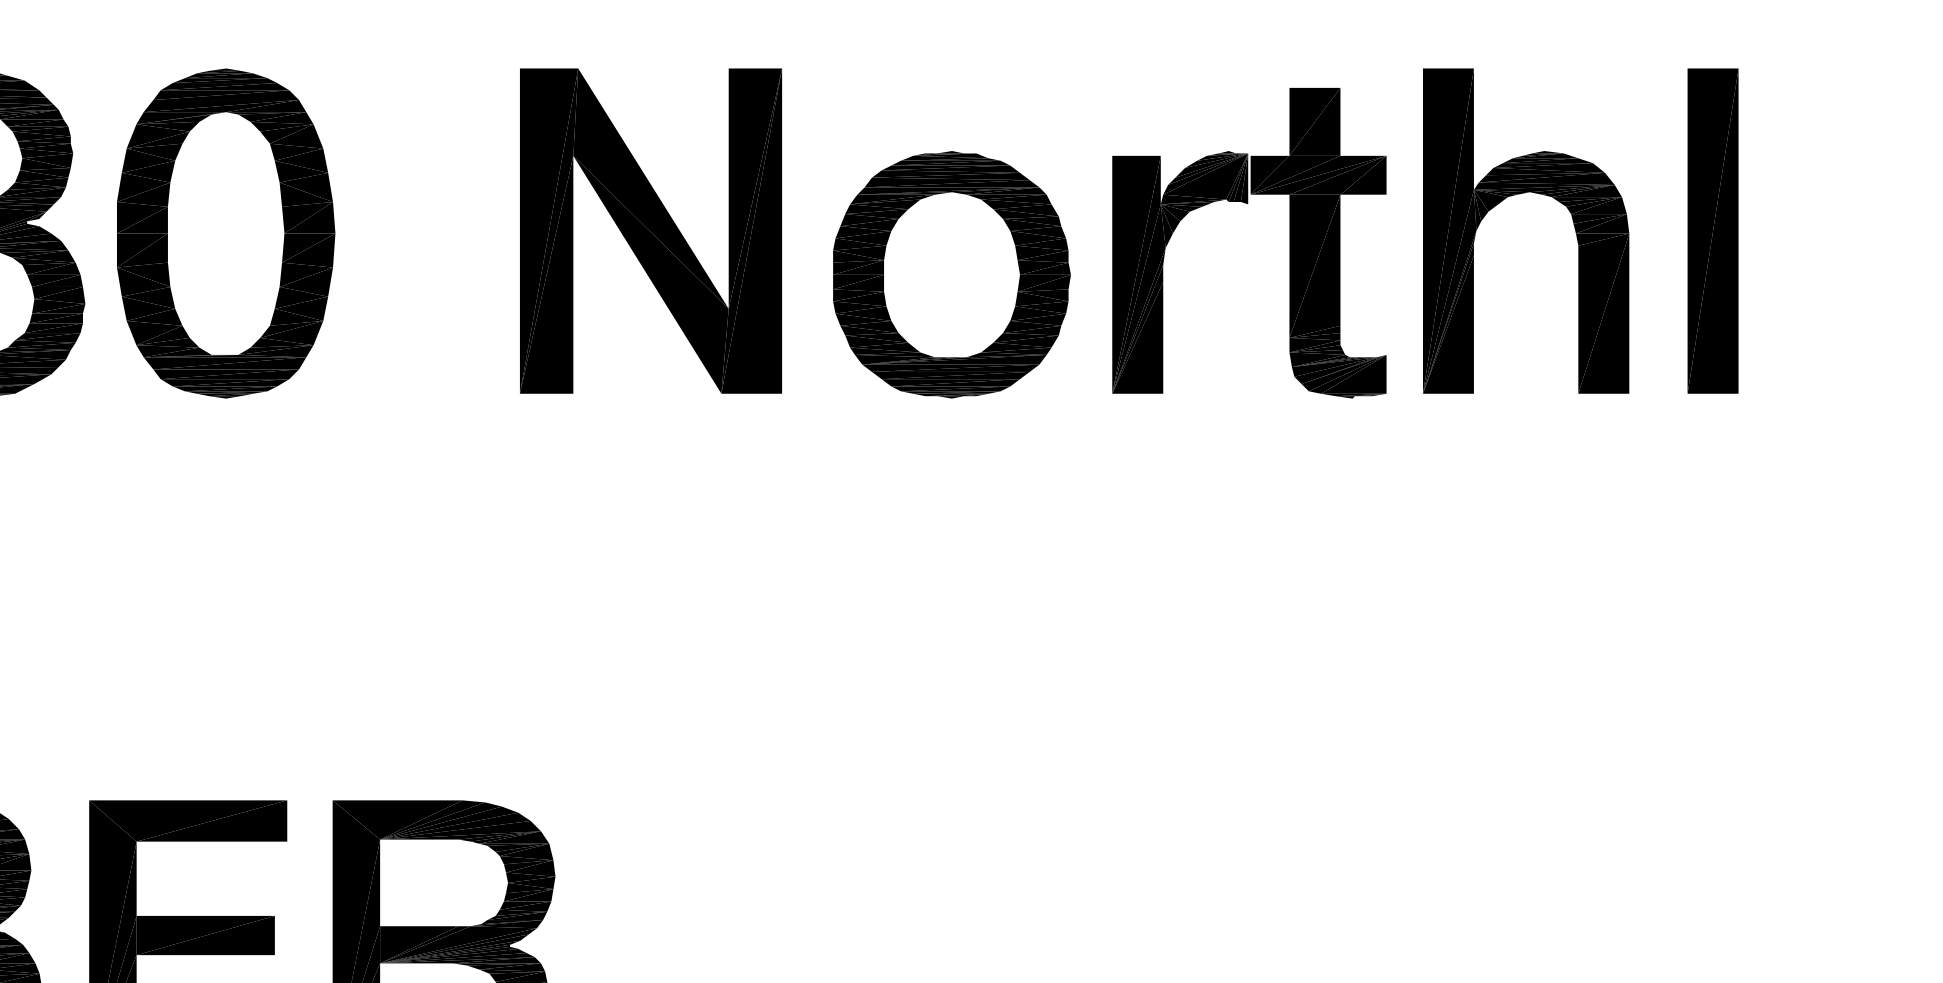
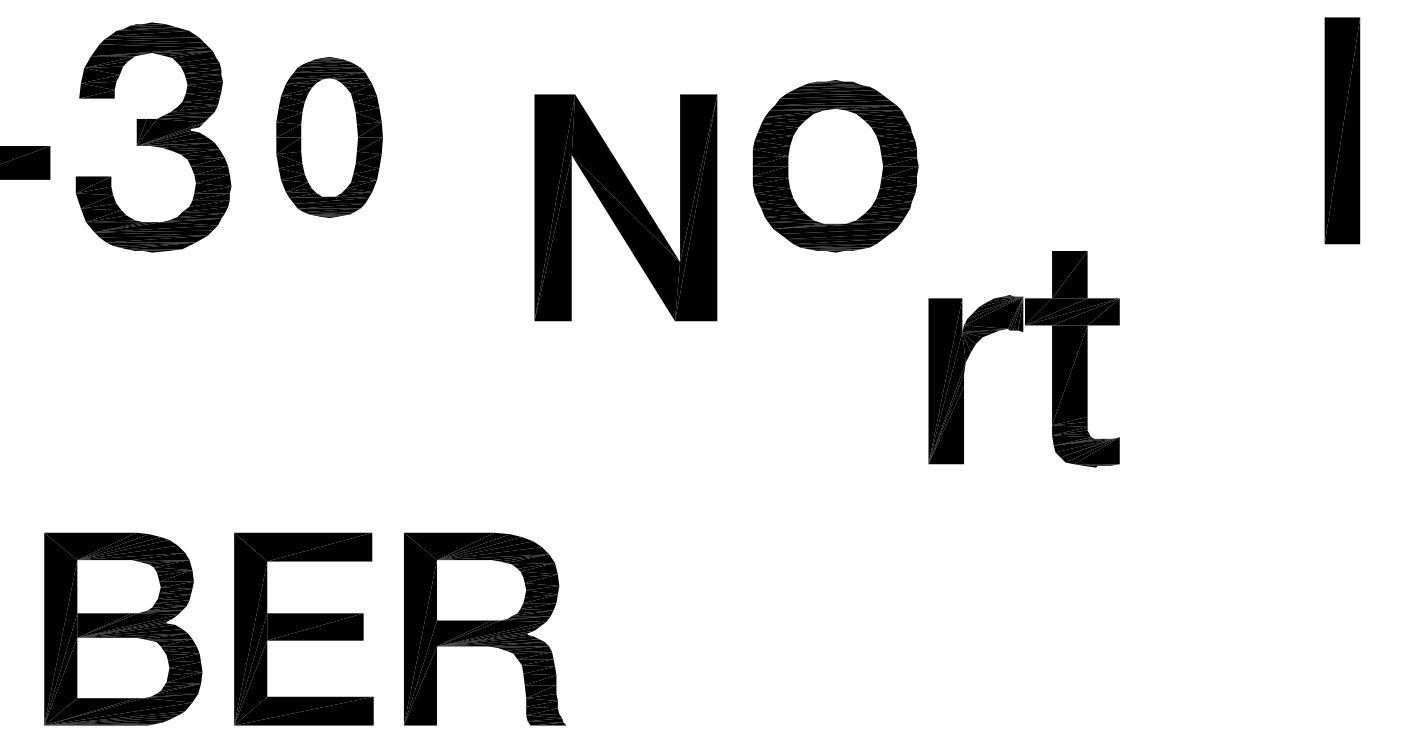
part: (1513, 196) -> (1227, 111), removed
part: (1248, 203) -> (1023, 331), moved
part: (650, 230) -> (625, 207), moved
part: (1713, 230) -> (1342, 130), moved
part: (225, 233) -> (329, 137), size x0.7

